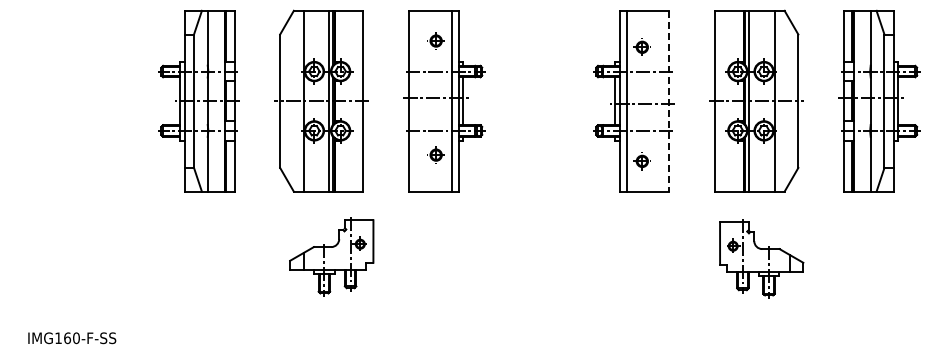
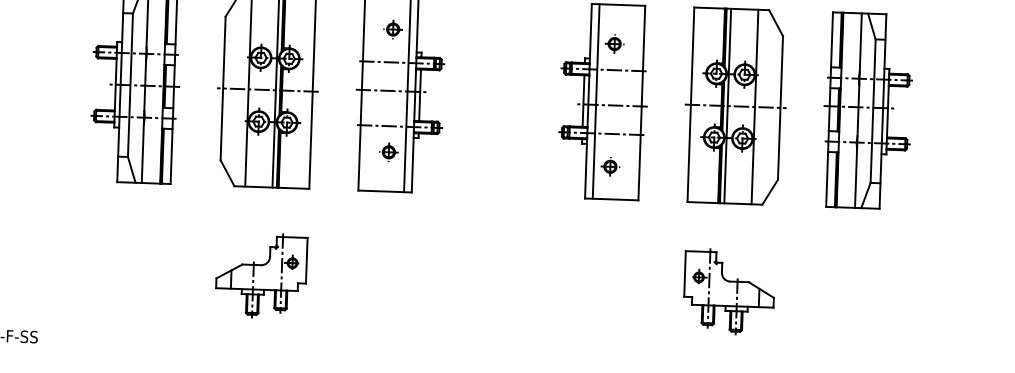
line: (669, 101) -> (641, 103), dashed -> solid
part: (331, 256) -> (261, 275), moved
part: (761, 258) -> (729, 291), moved

